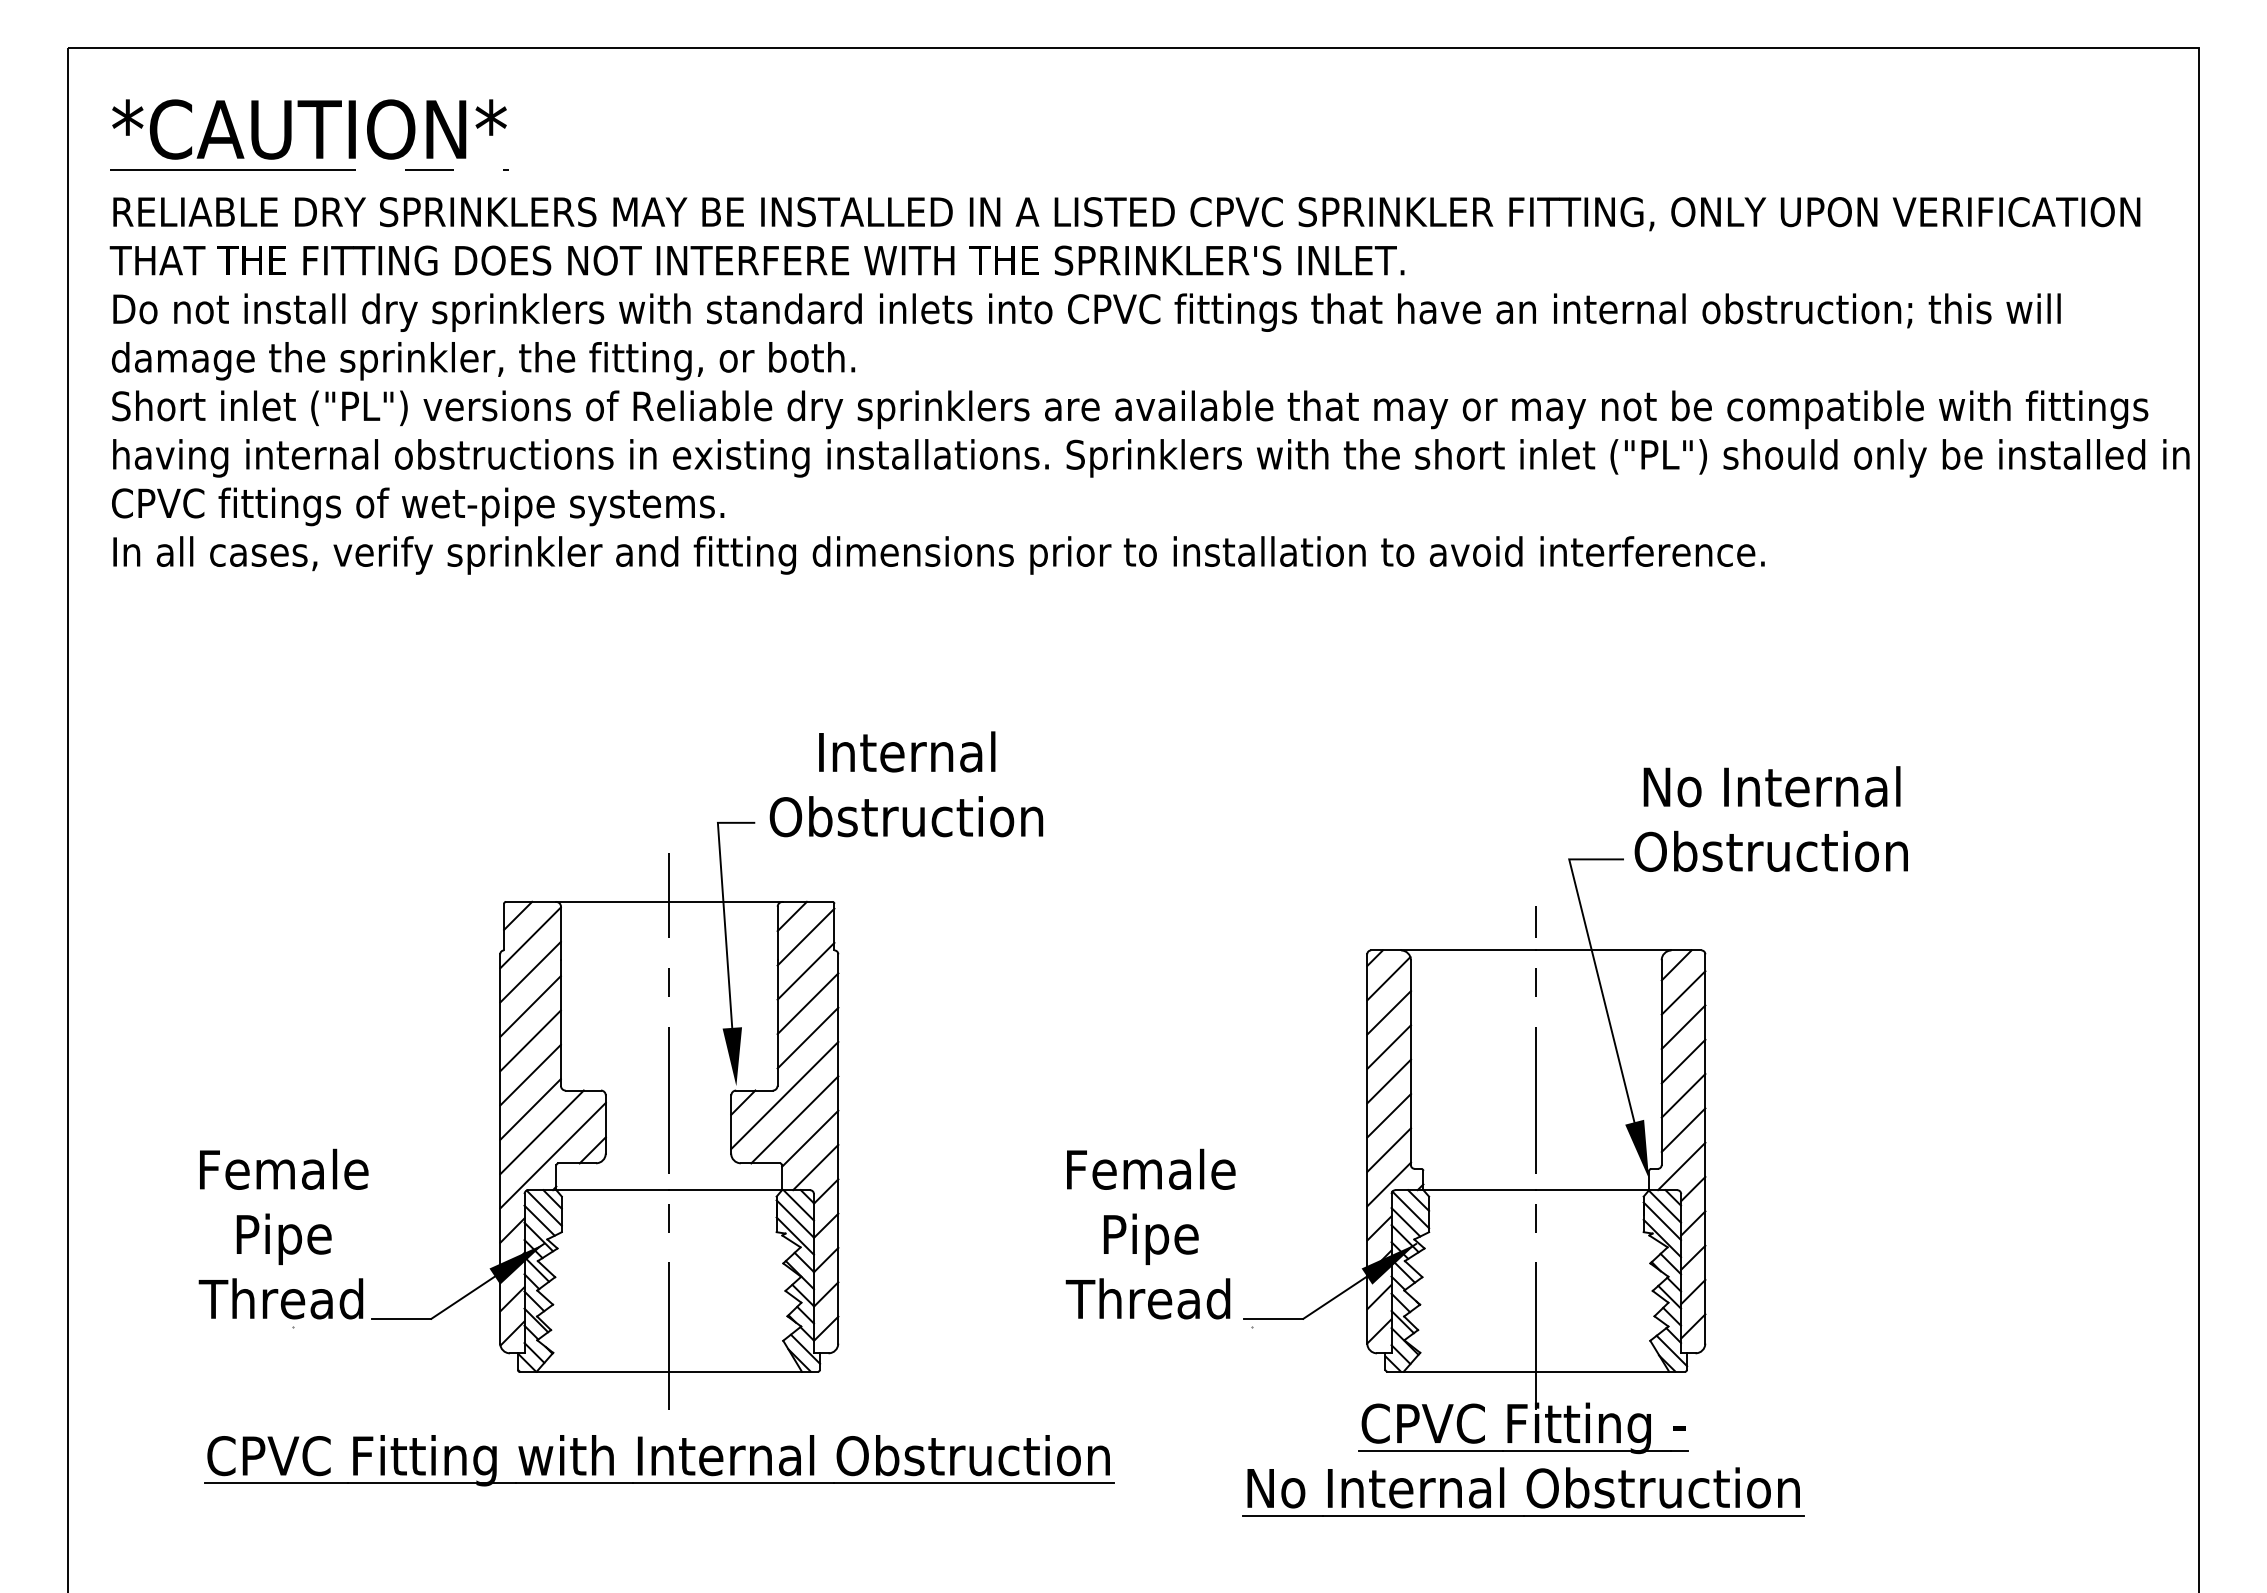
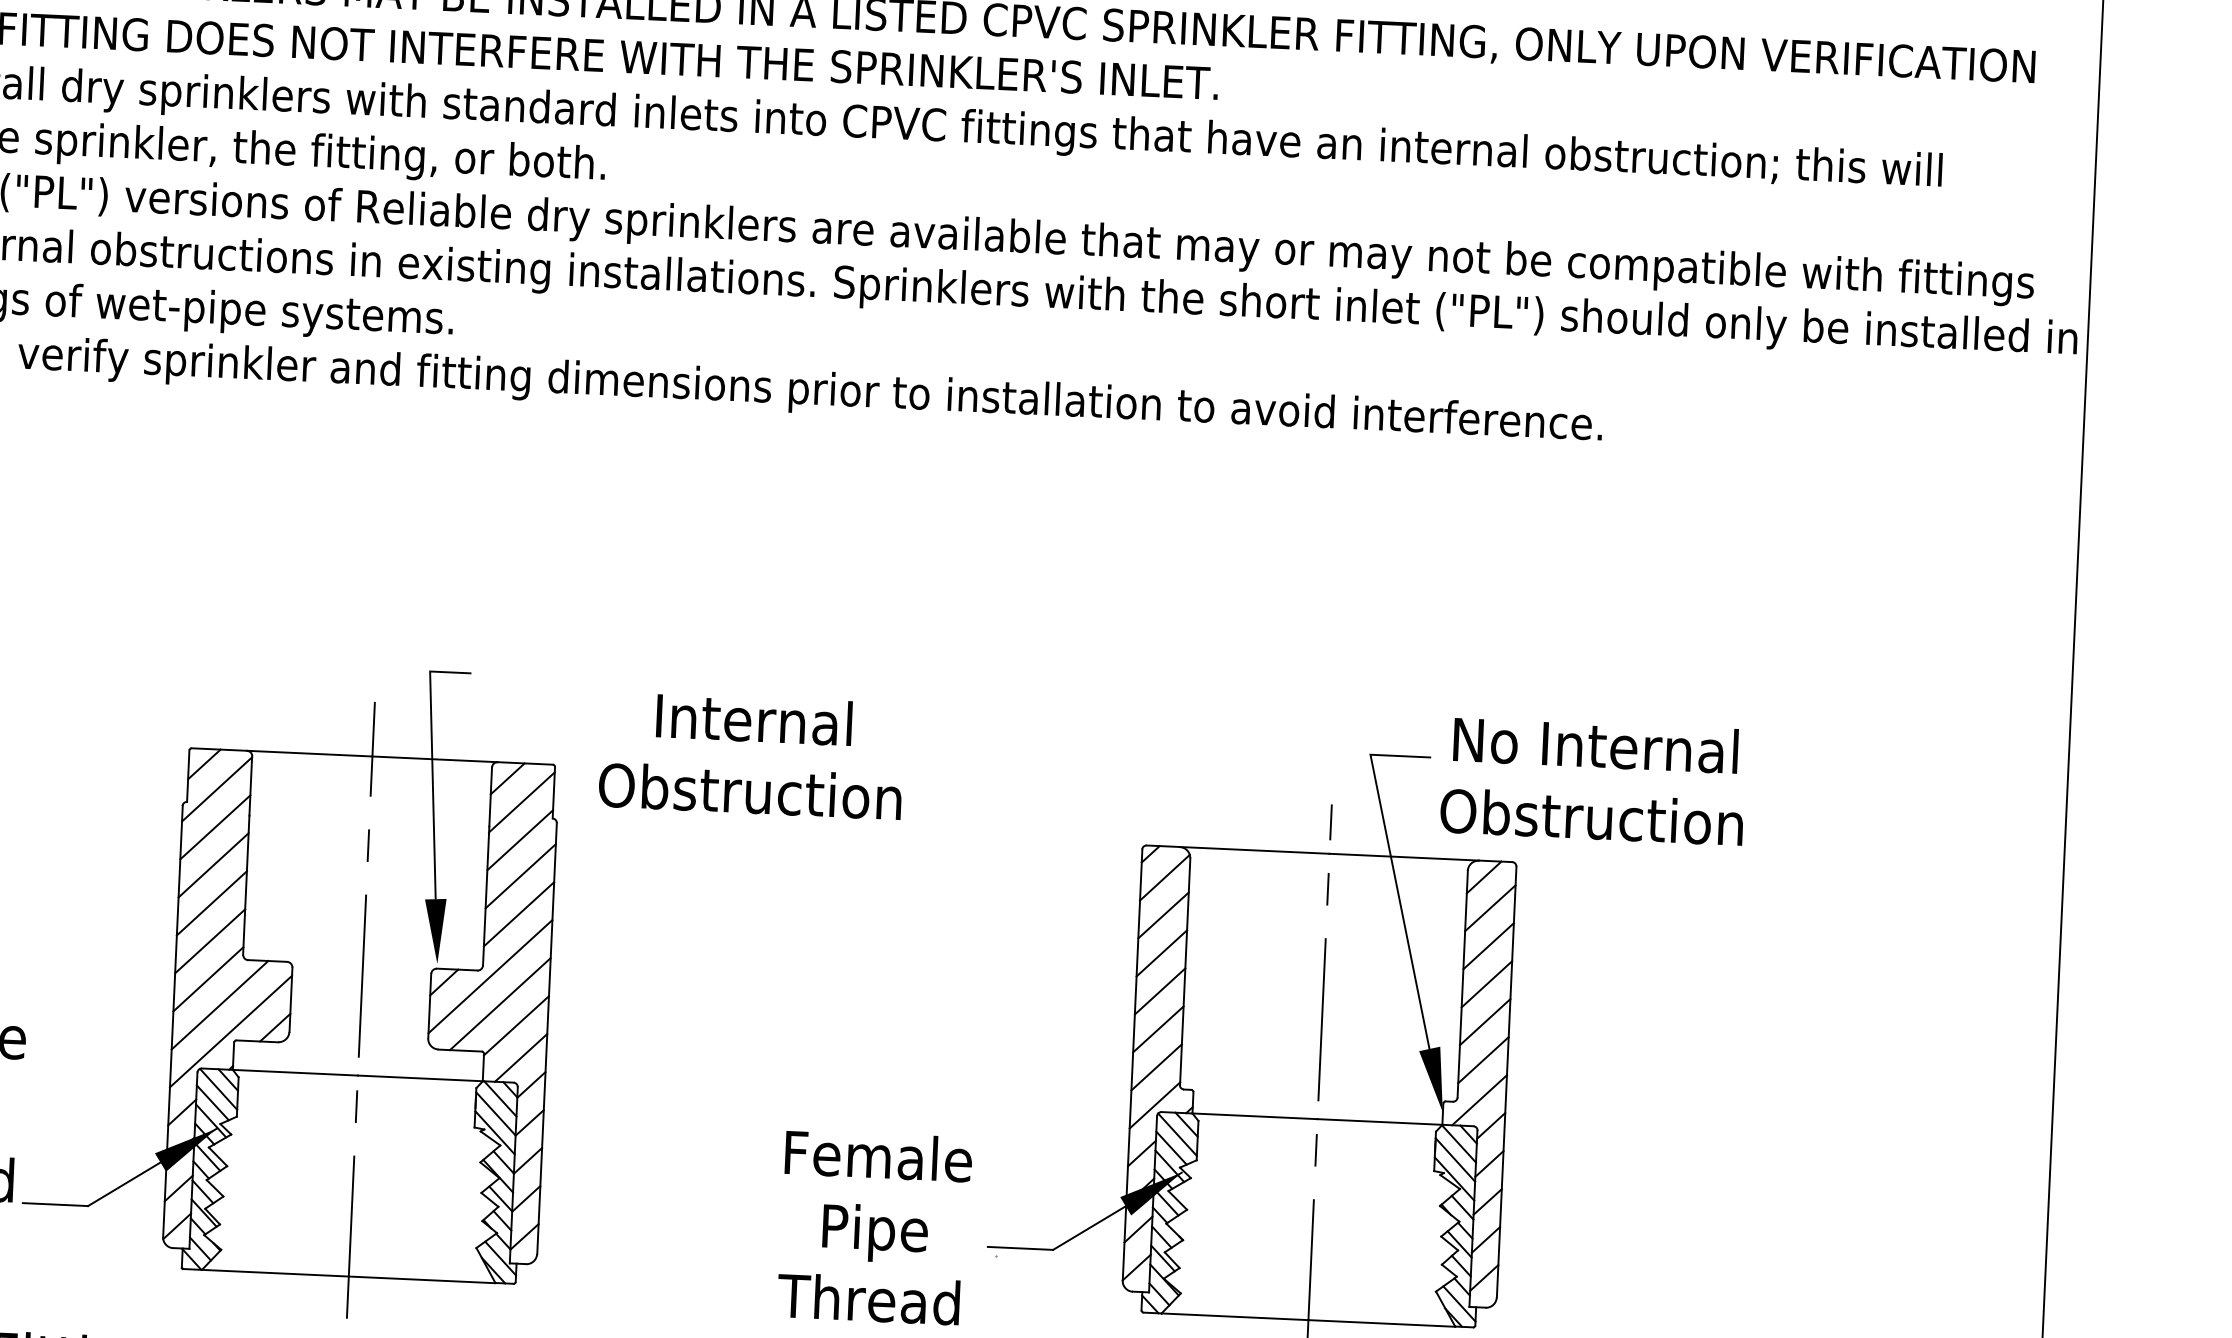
text: (906, 784) -> (751, 755), moved
text: (1770, 818) -> (1592, 780), moved
text: (1150, 1233) -> (874, 1226), moved

